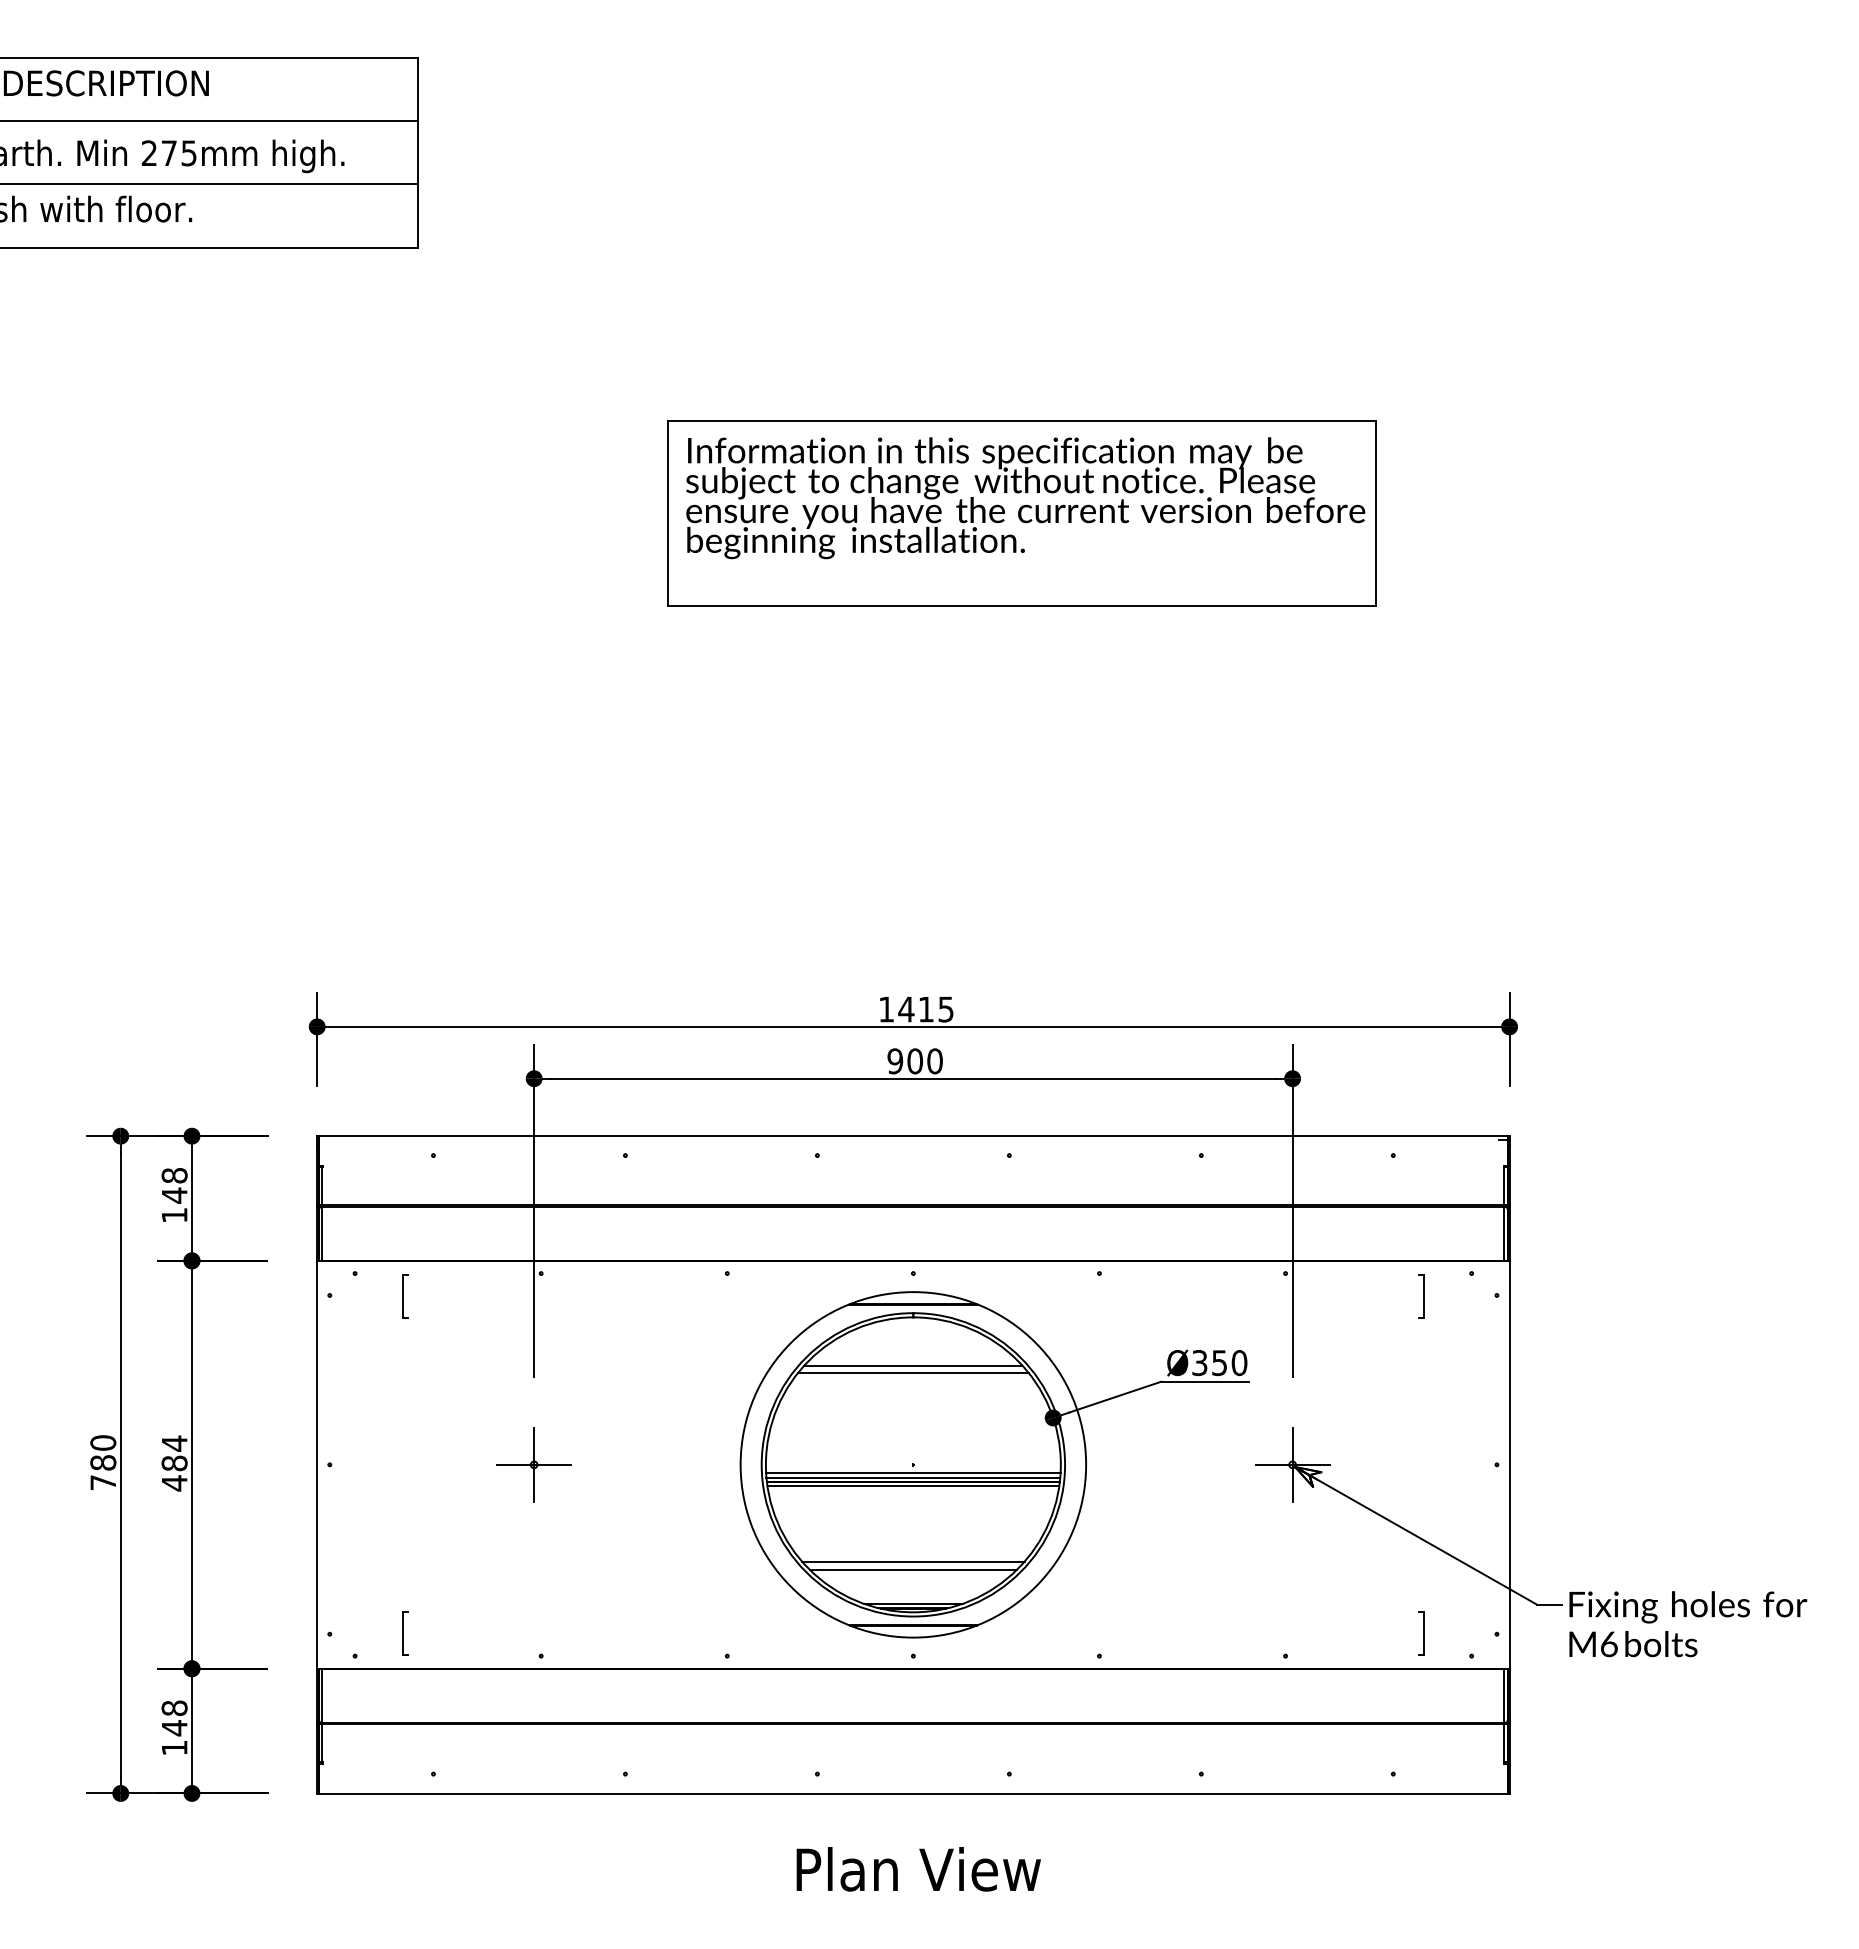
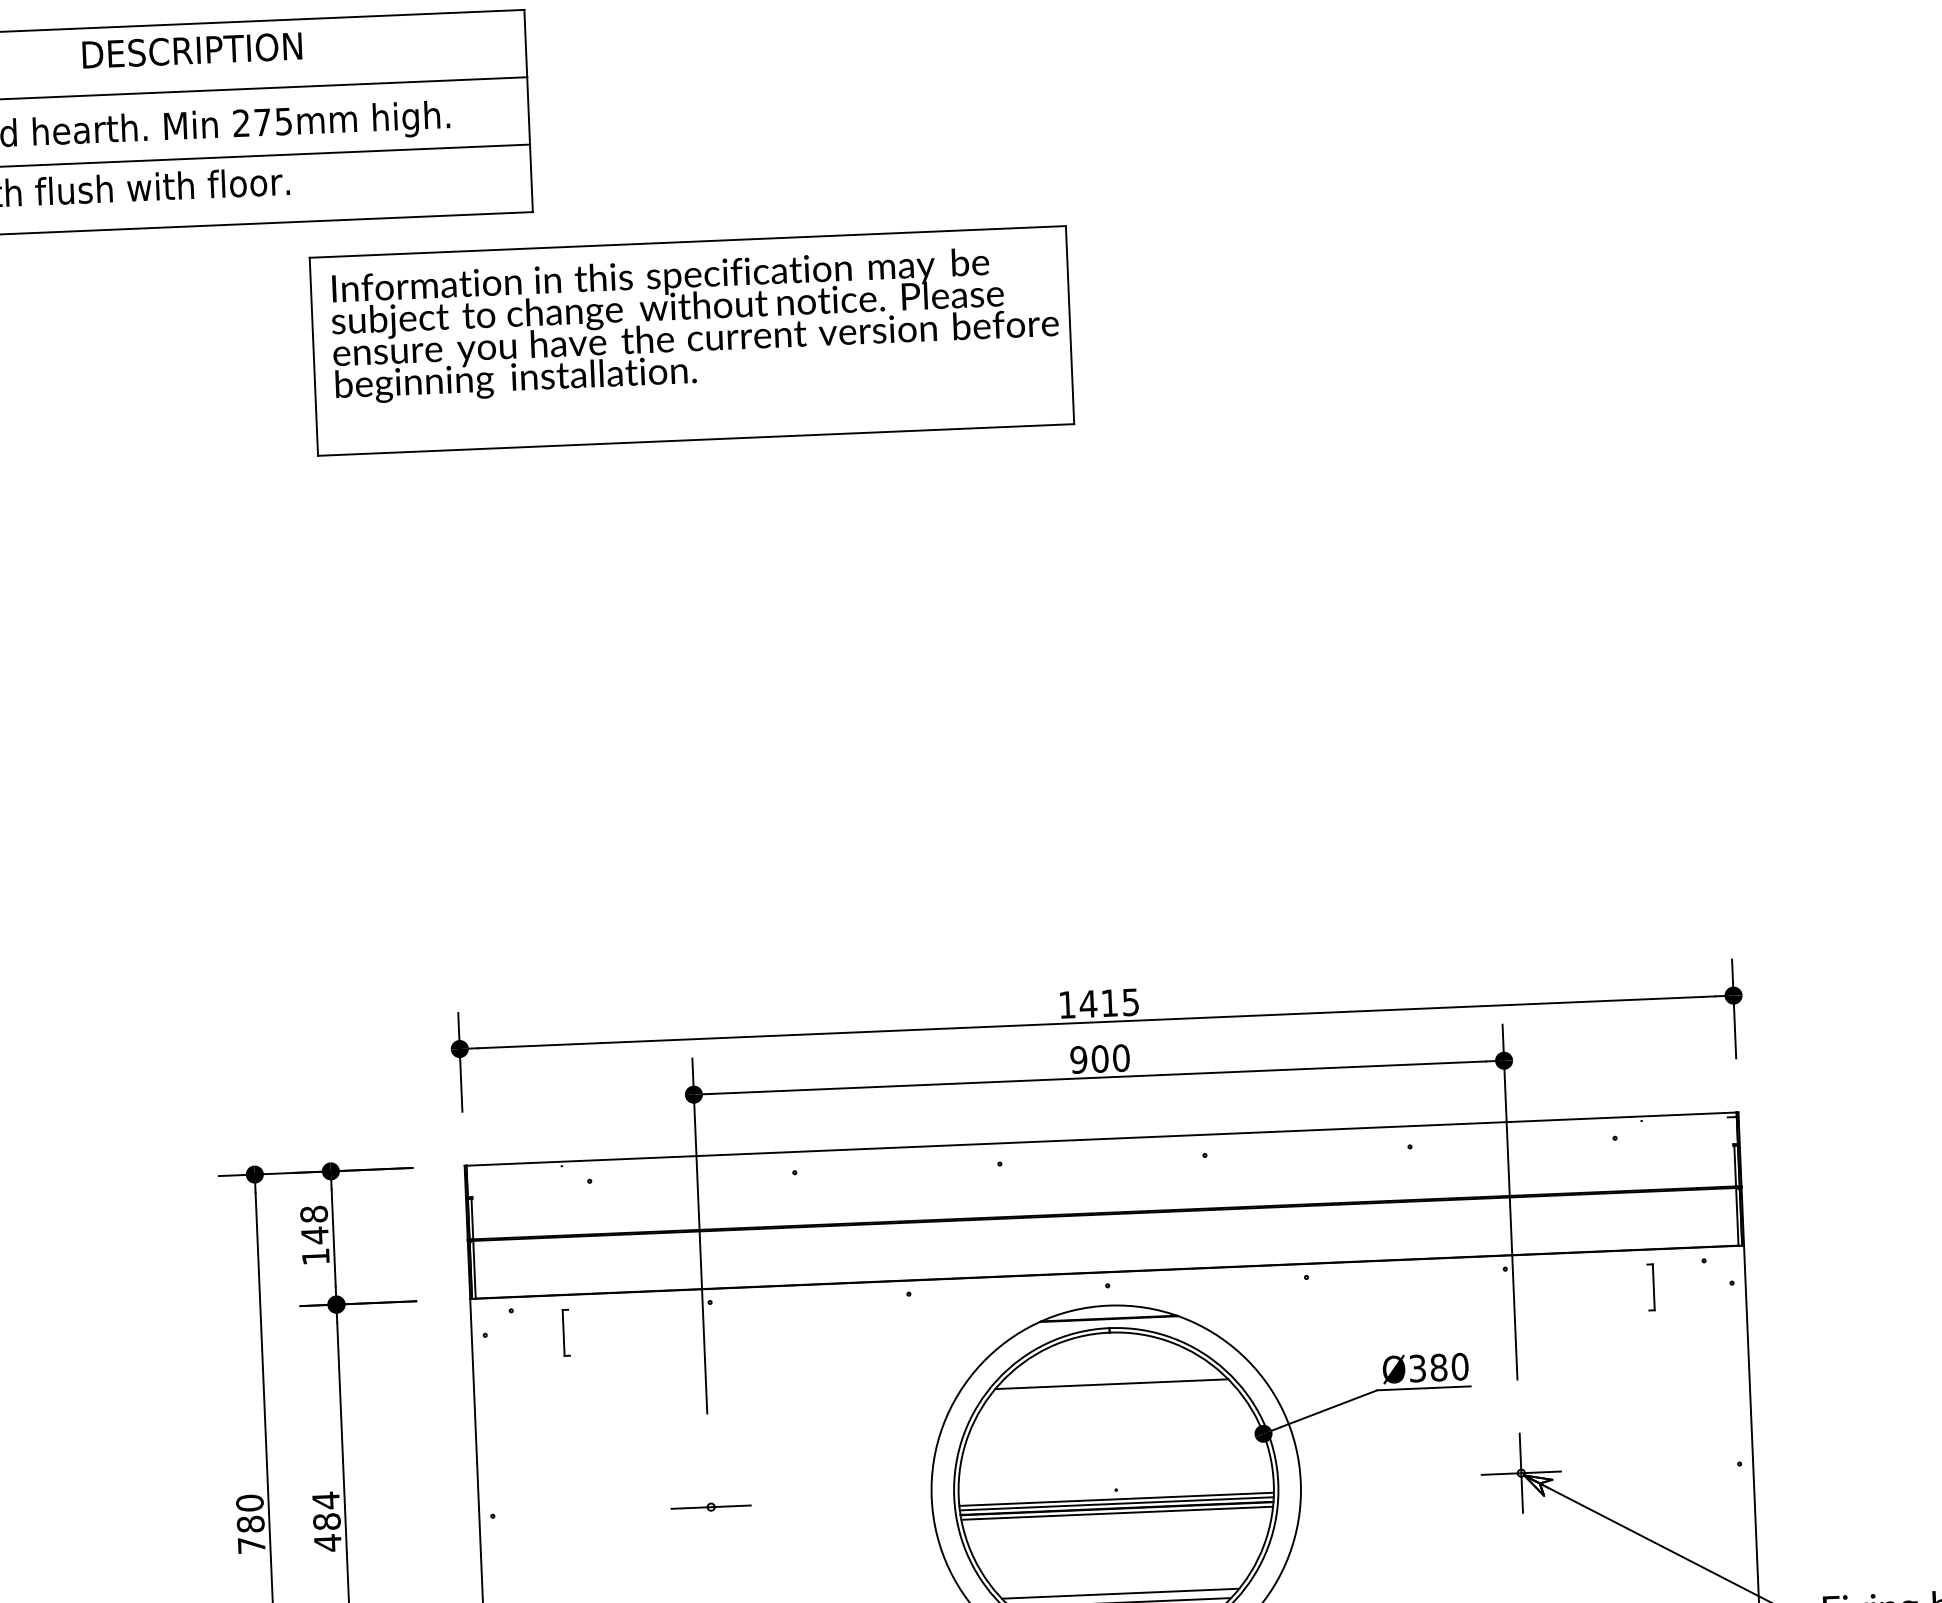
part: (1021, 513) -> (691, 341), moved
text: (1219, 1363) -> (1438, 1368), Ø350 -> Ø380
line: (913, 1372) -> (1112, 1391), removed
line: (534, 1464) -> (711, 1506), removed

